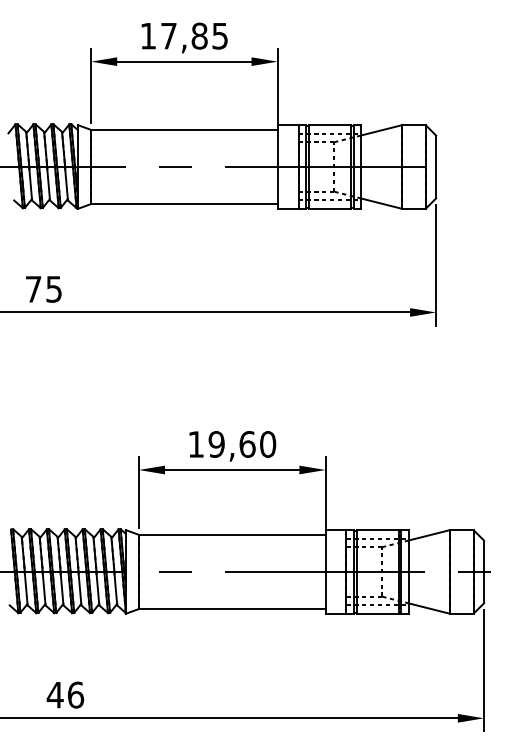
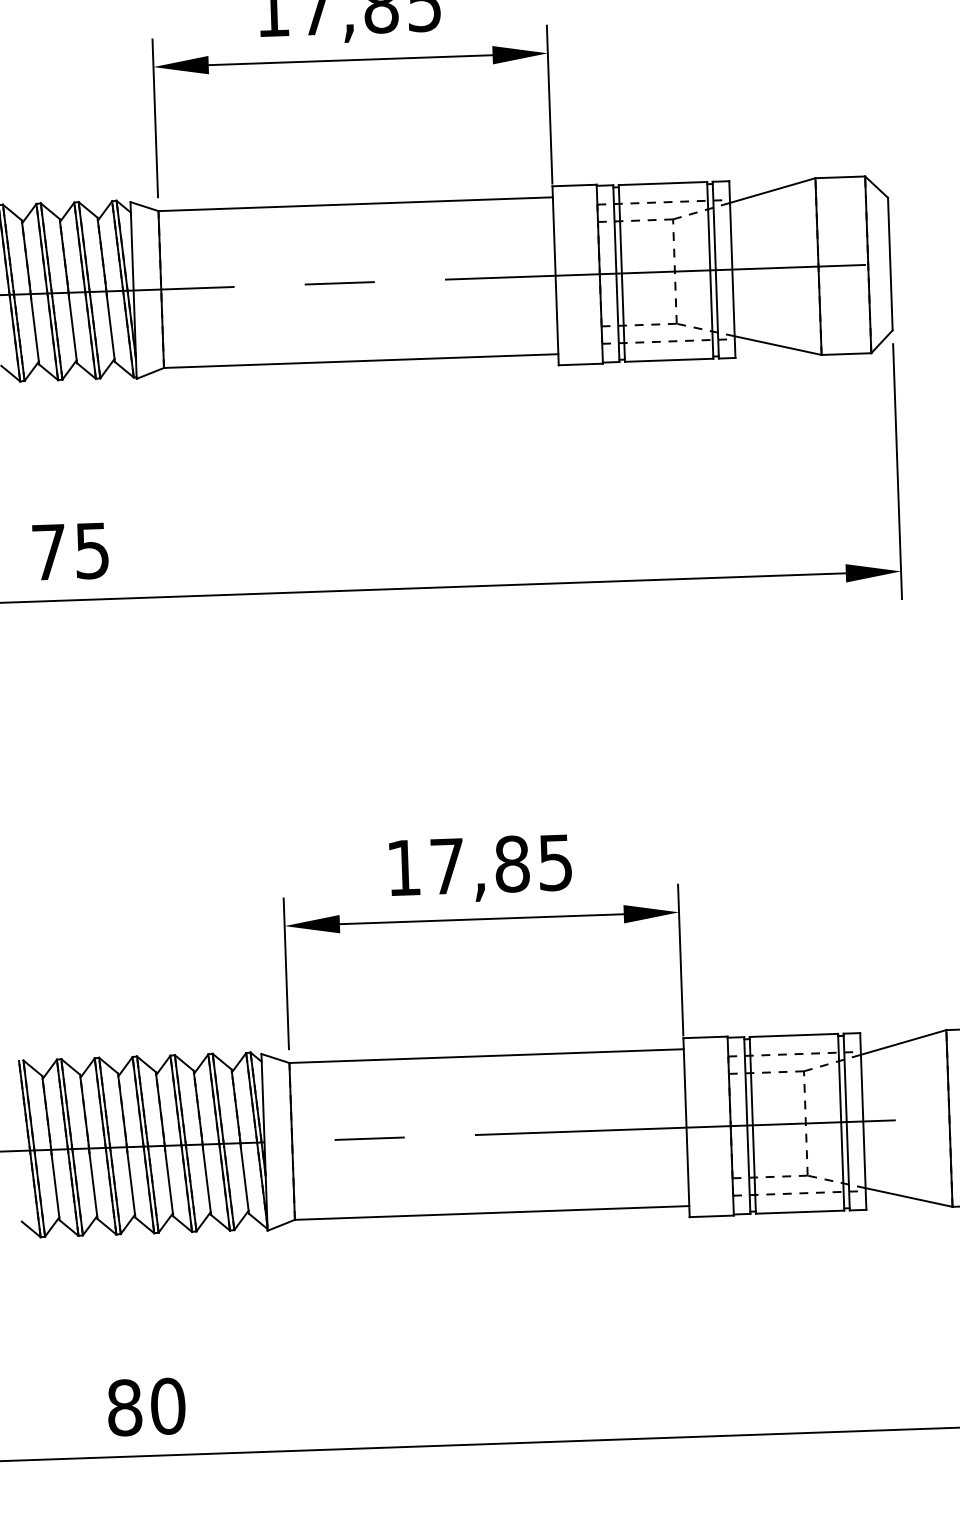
text: (242, 444) -> (501, 864), 19,60 -> 17,85
text: (65, 694) -> (146, 1405), 46 -> 80

